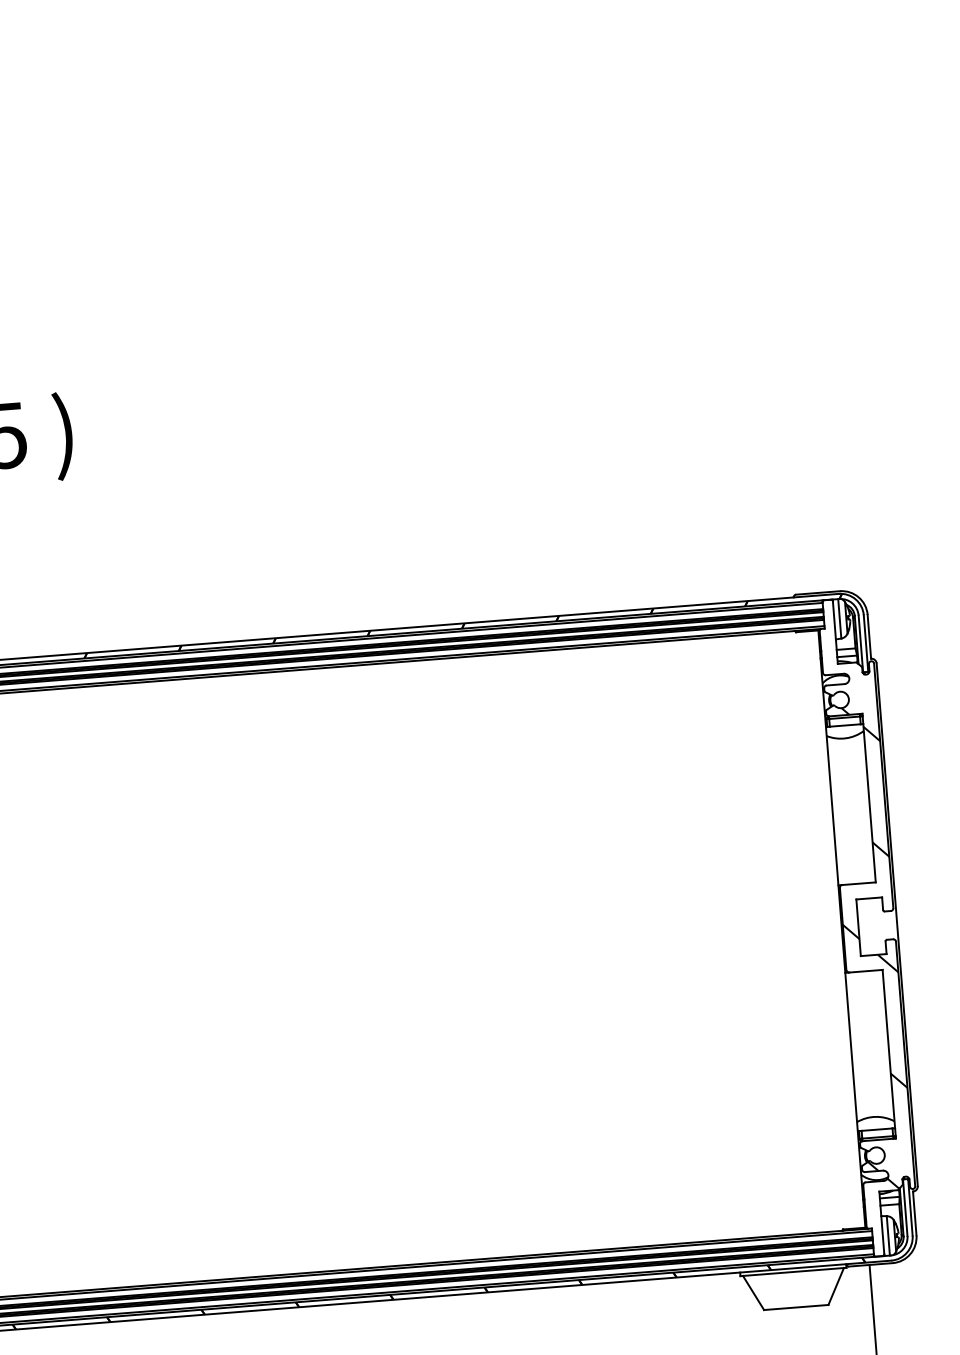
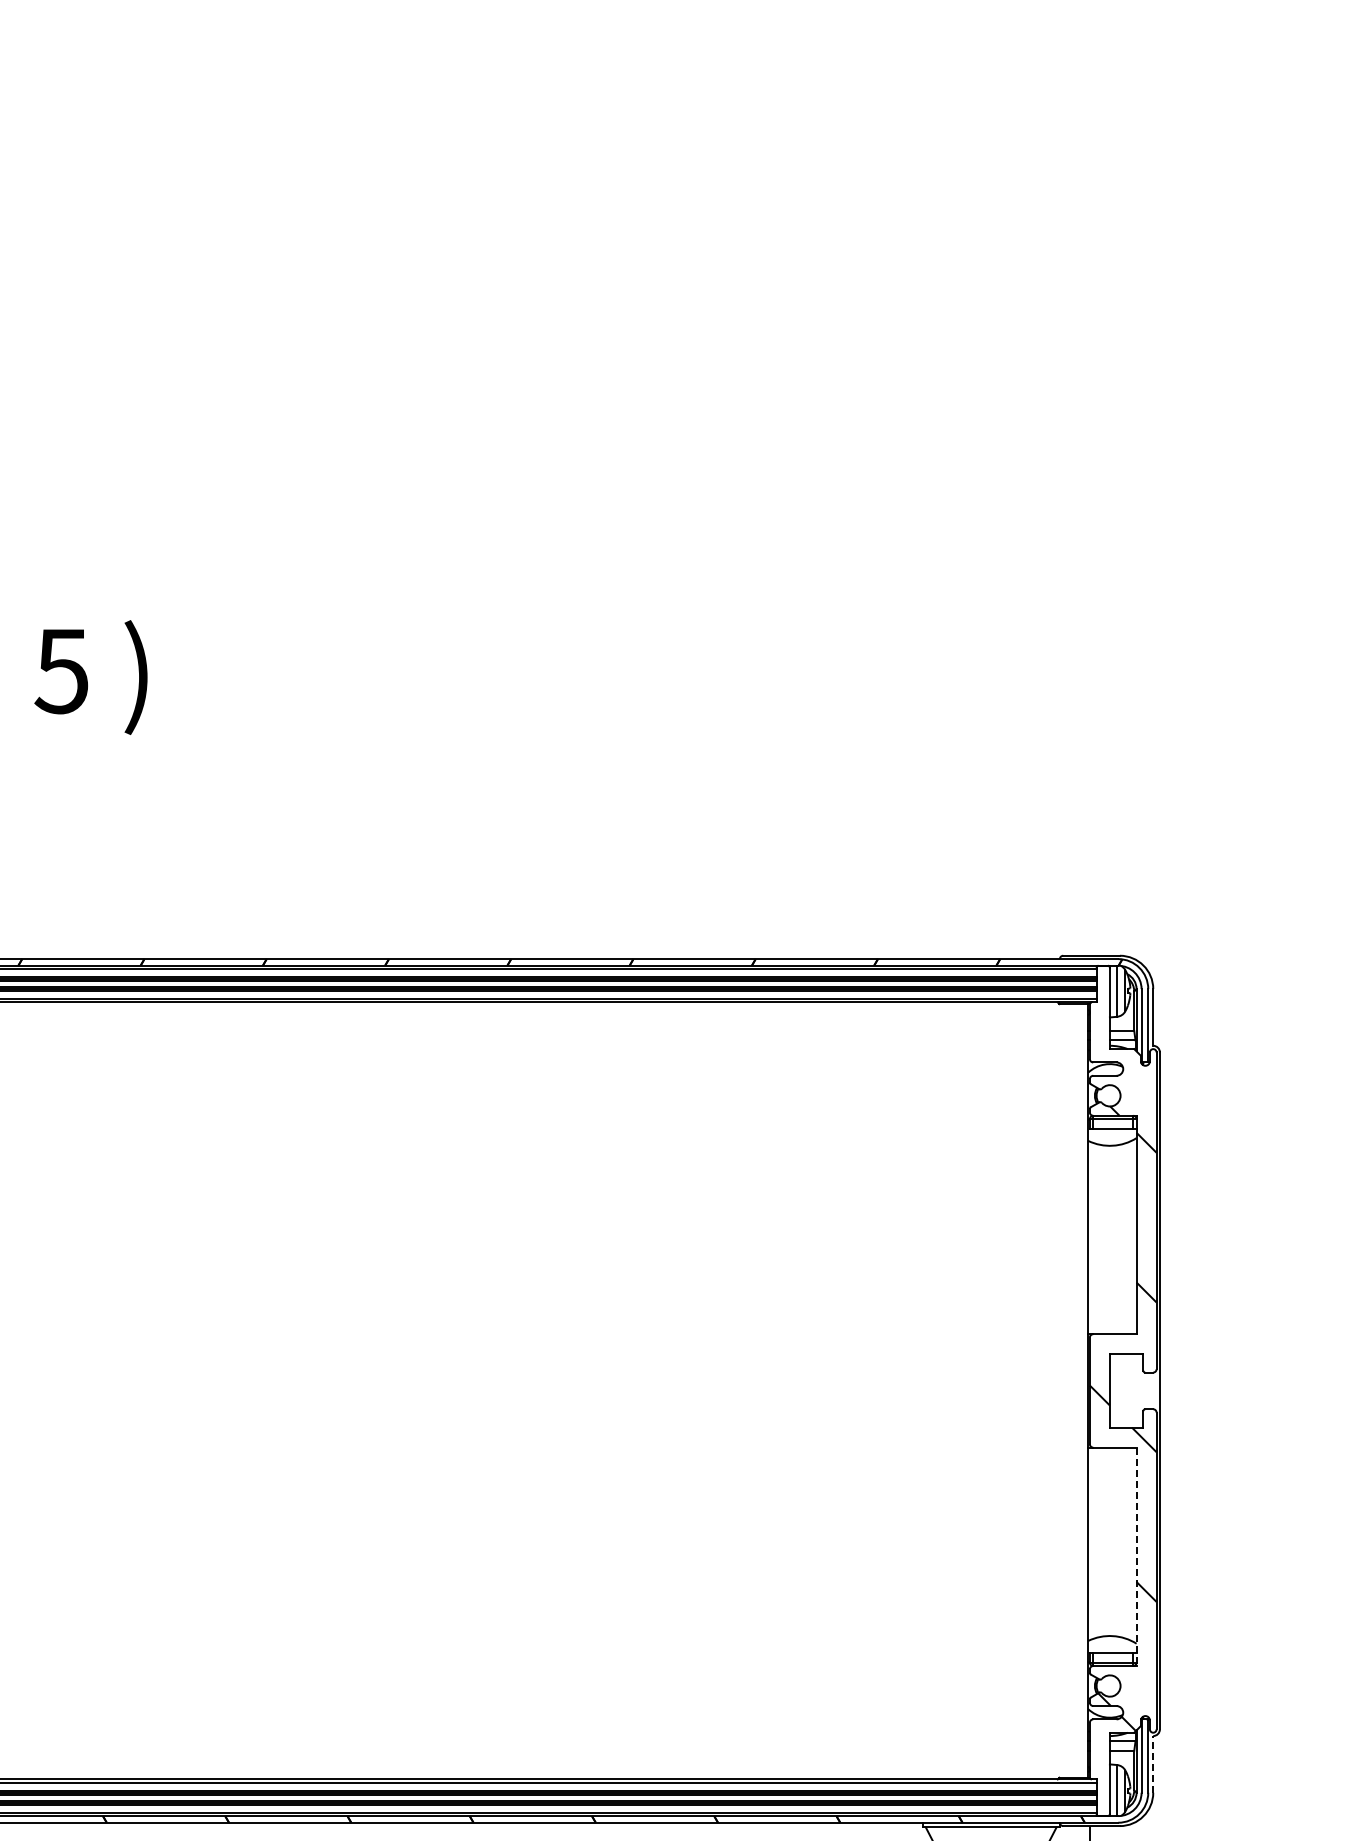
line: (889, 1054) -> (1136, 1557), solid -> dashed
line: (914, 1212) -> (1153, 1763), solid -> dashed

